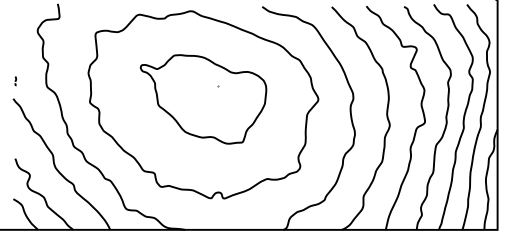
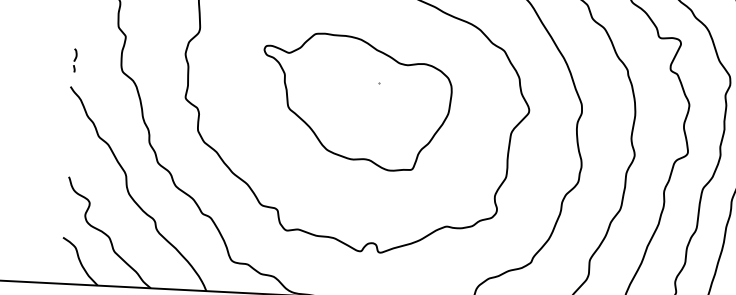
part: (15, 81) -> (75, 60), size x1.67

